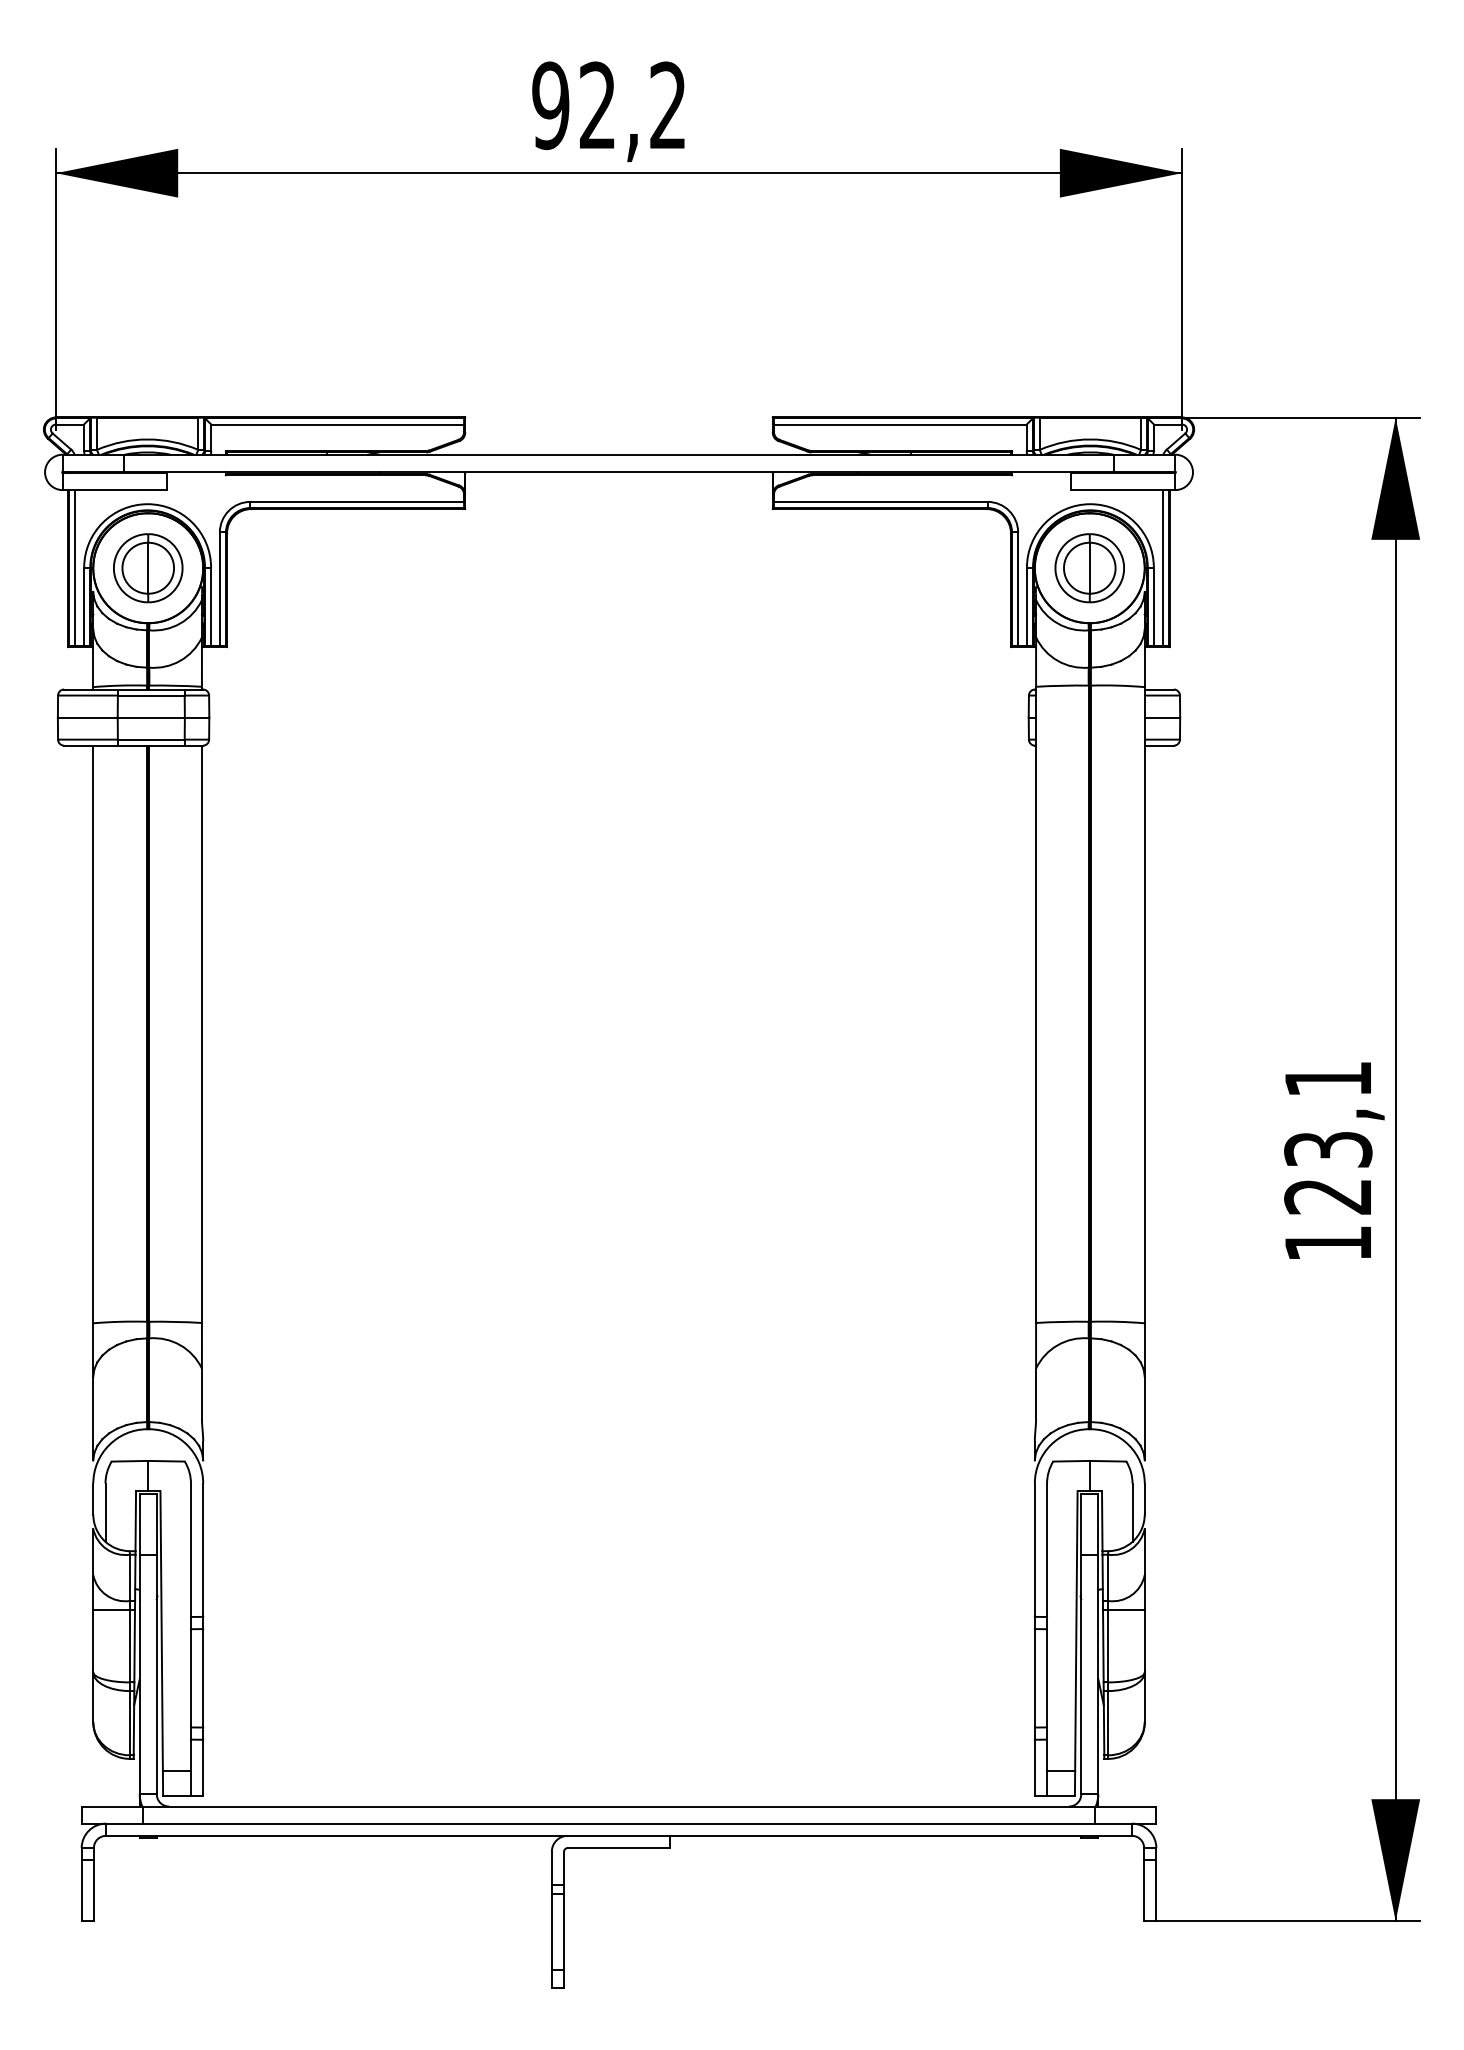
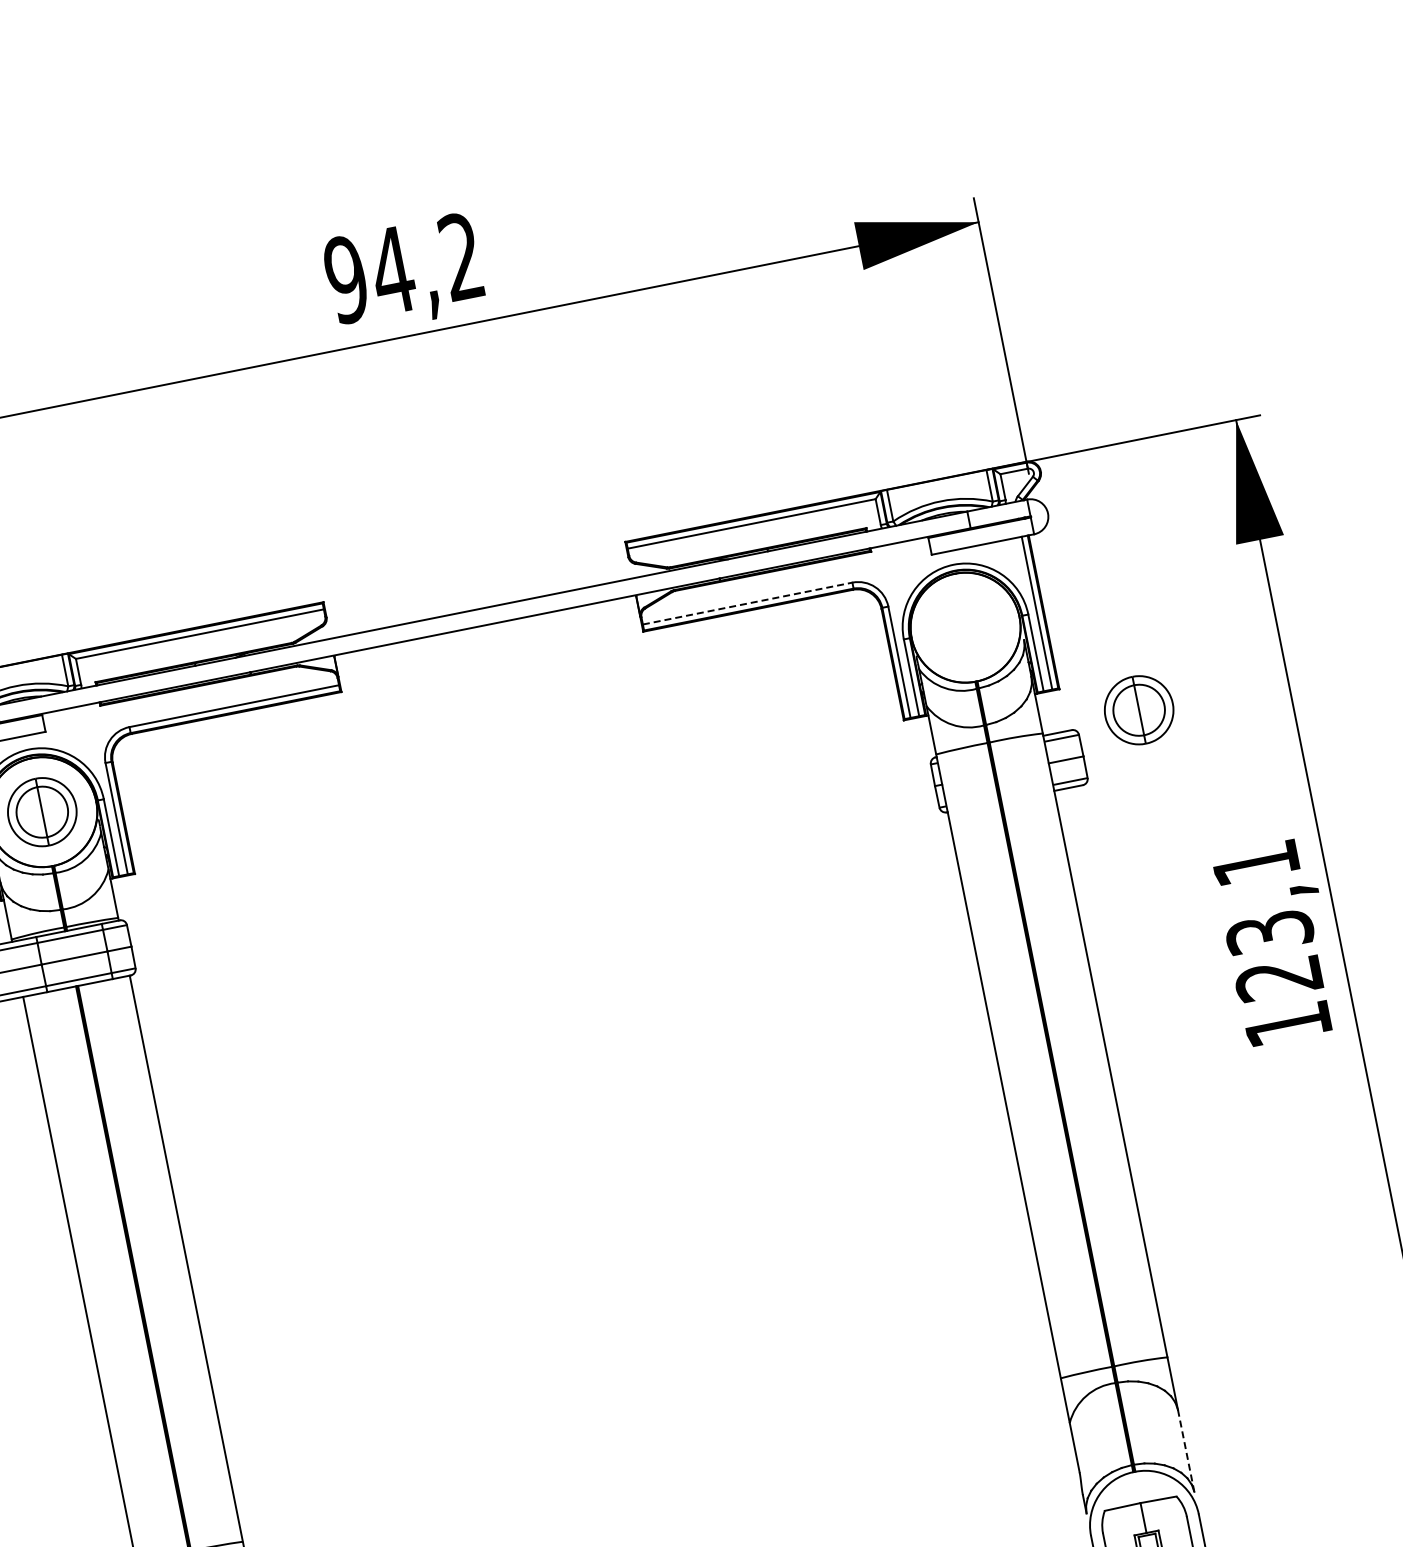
text: (597, 104) -> (392, 269), 92,2 -> 94,2
line: (880, 501) -> (747, 603), solid -> dashed
part: (1089, 568) -> (1138, 710), moved
text: (1334, 1160) -> (1277, 941), moved
line: (1144, 1418) -> (1185, 1450), solid -> dashed

